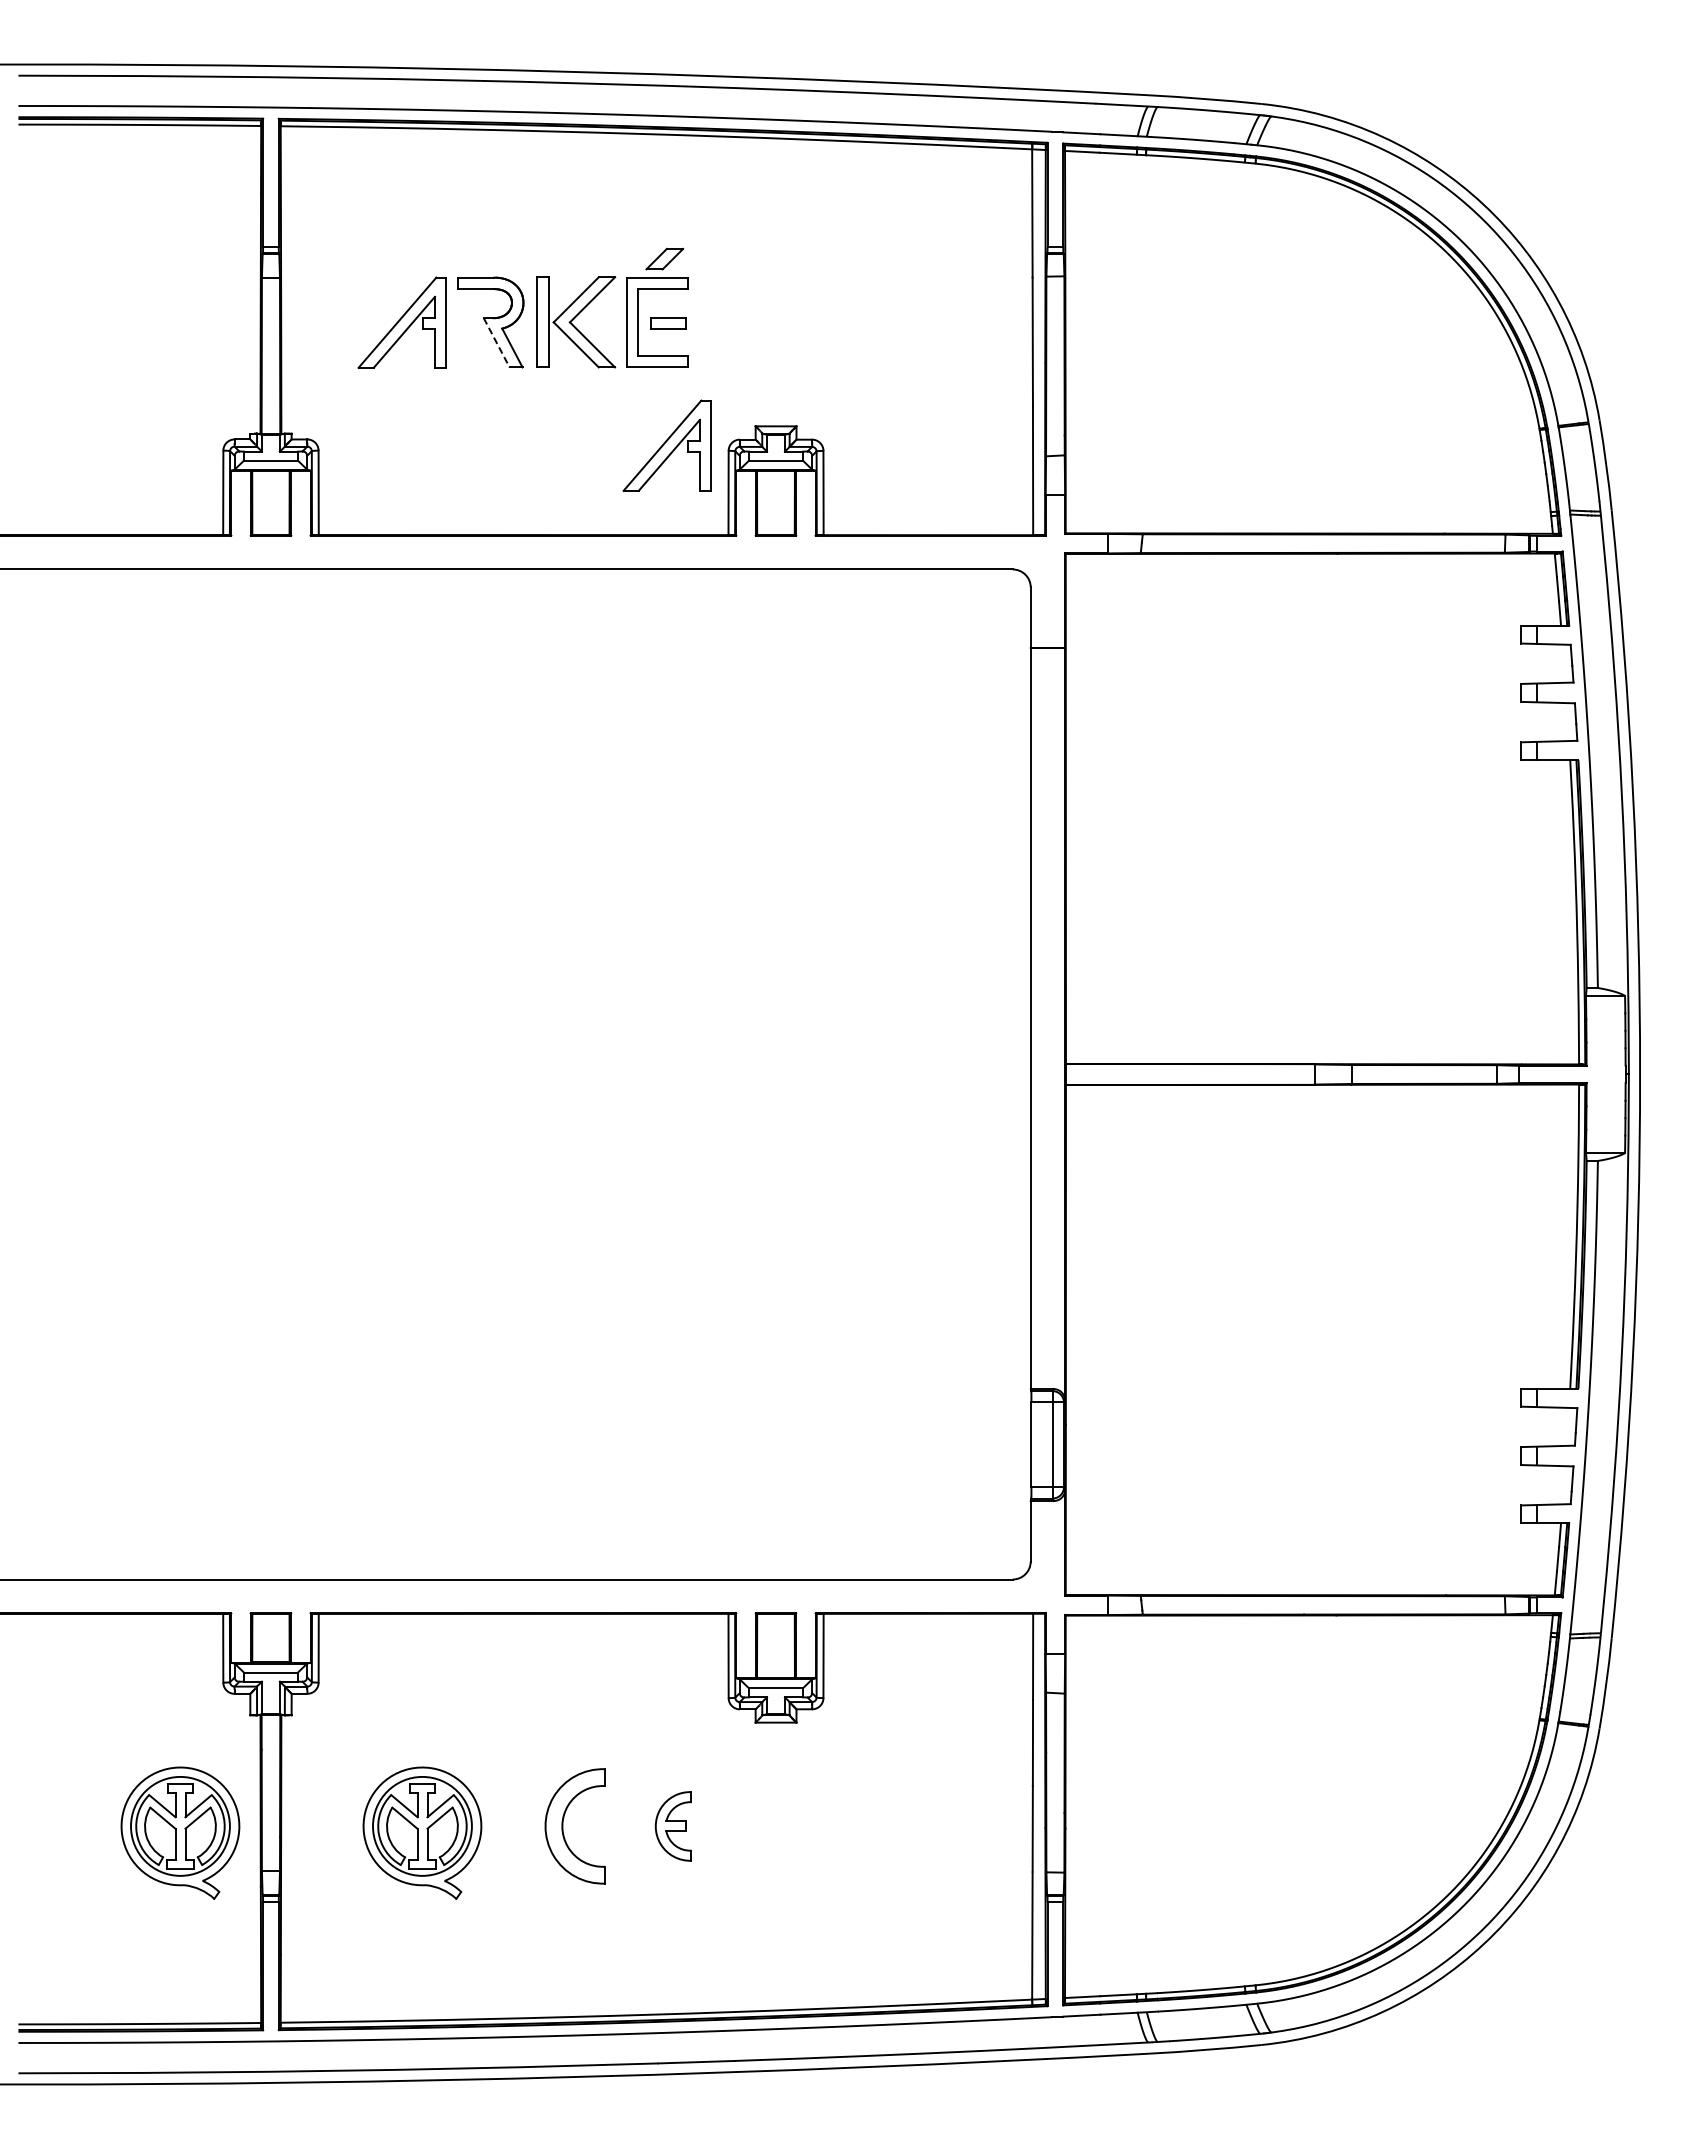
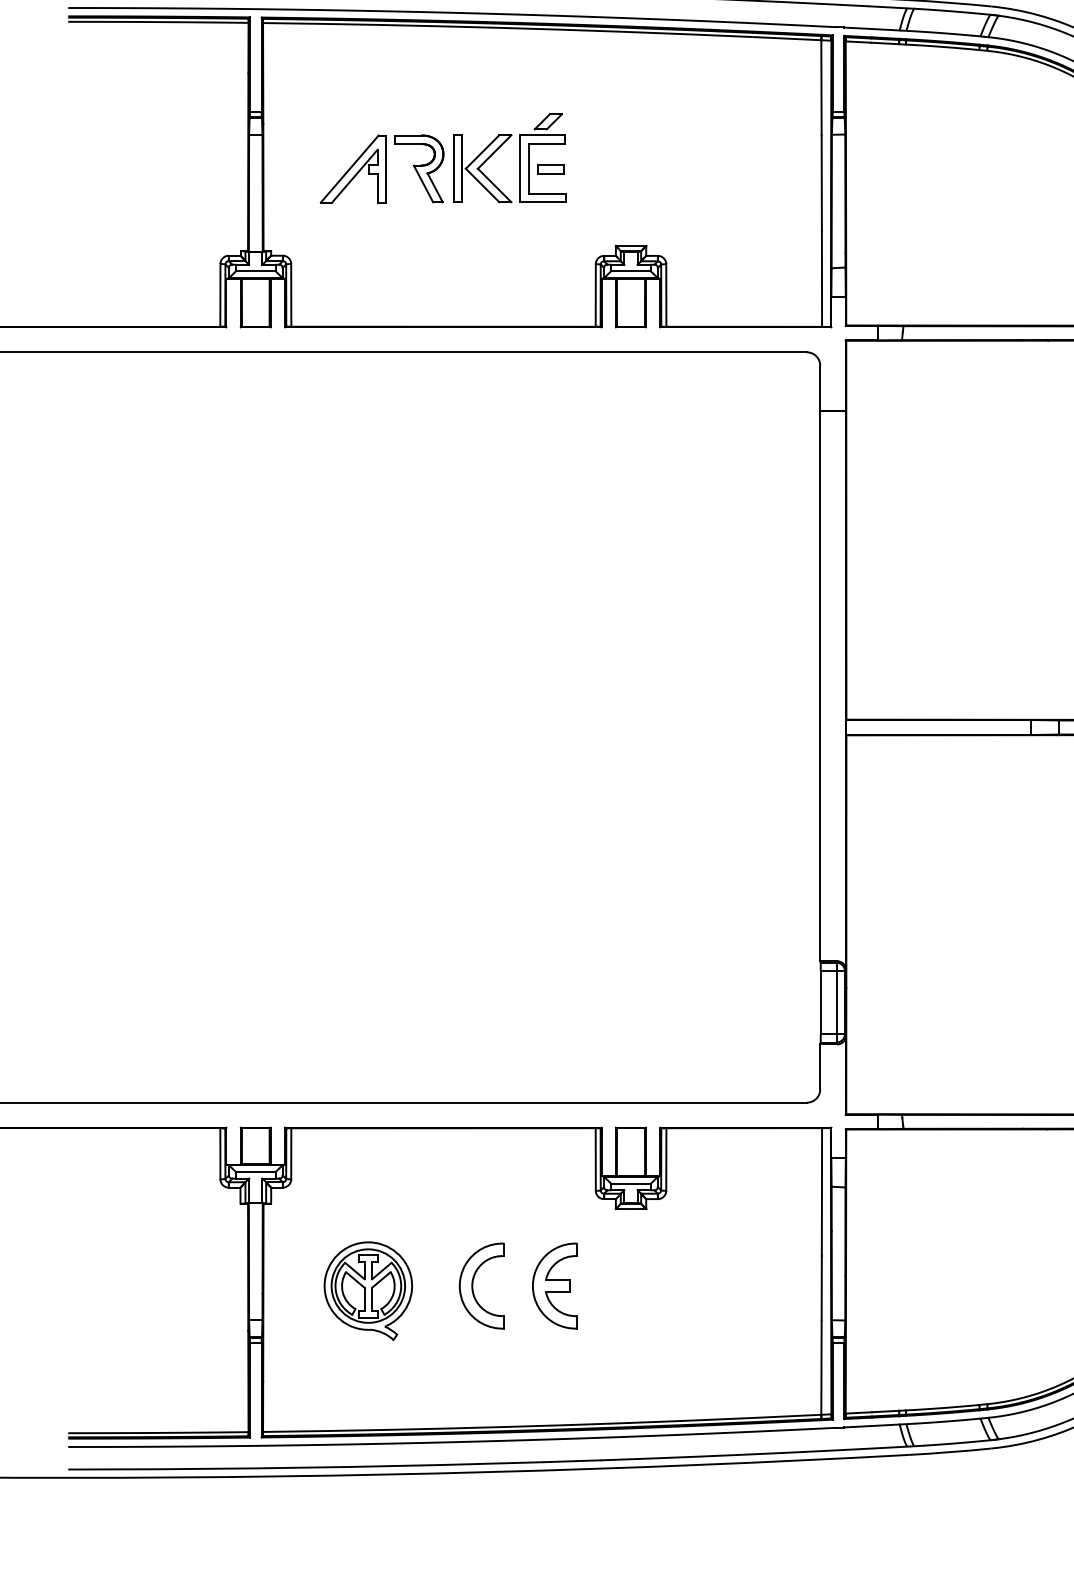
line: (496, 342) -> (423, 183), dashed -> solid
part: (666, 445) -> (549, 260), removed
part: (673, 1826) -> (554, 1286), size x1.67
part: (180, 1832) -> (188, 1290), removed

